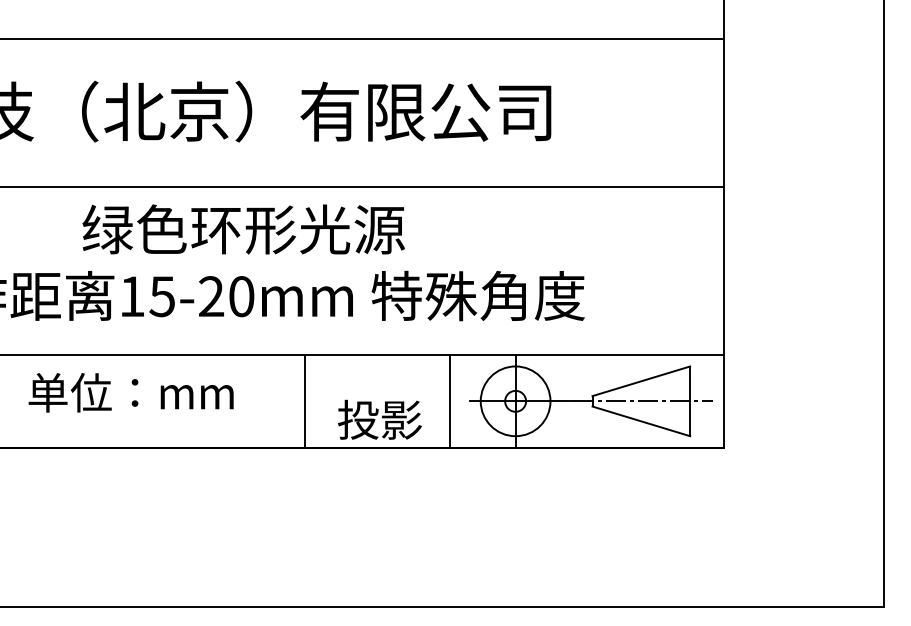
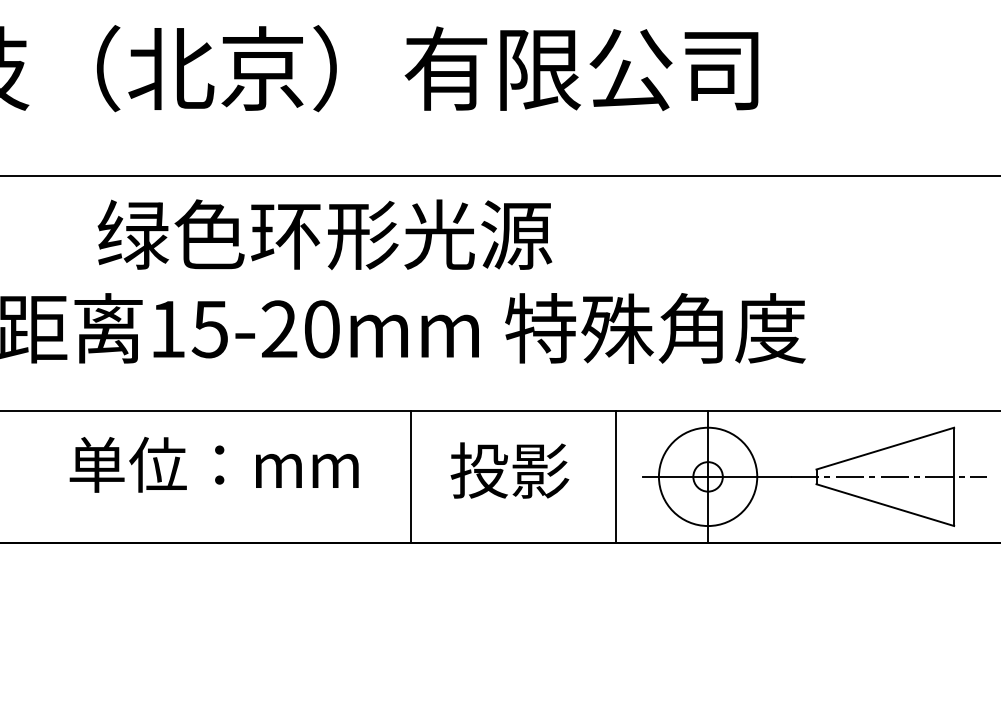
text: (130, 392) -> (213, 464), moved
text: (379, 419) -> (509, 470), moved

